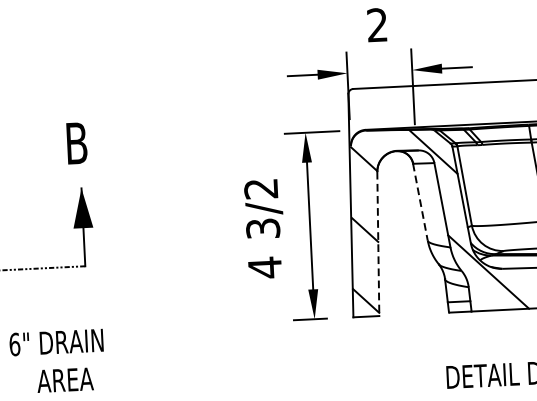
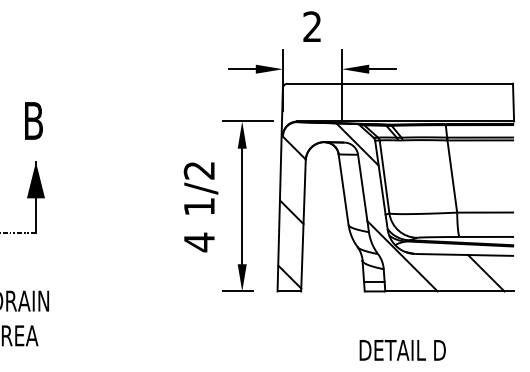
line: (420, 201) -> (343, 189), dashed -> solid
text: (262, 228) -> (198, 206), 3/2 -> 1/2
line: (378, 243) -> (303, 225), dashed -> solid

